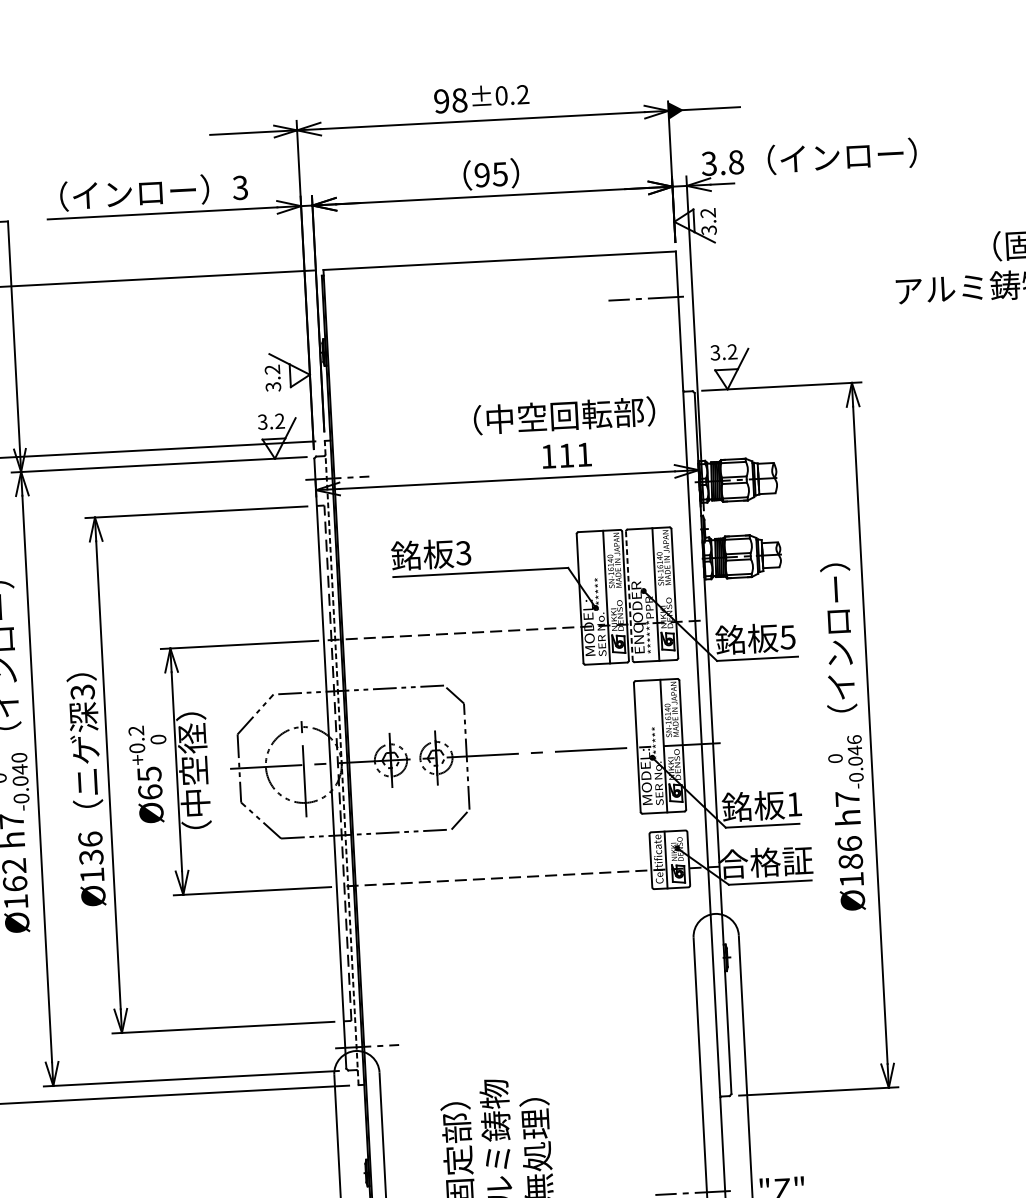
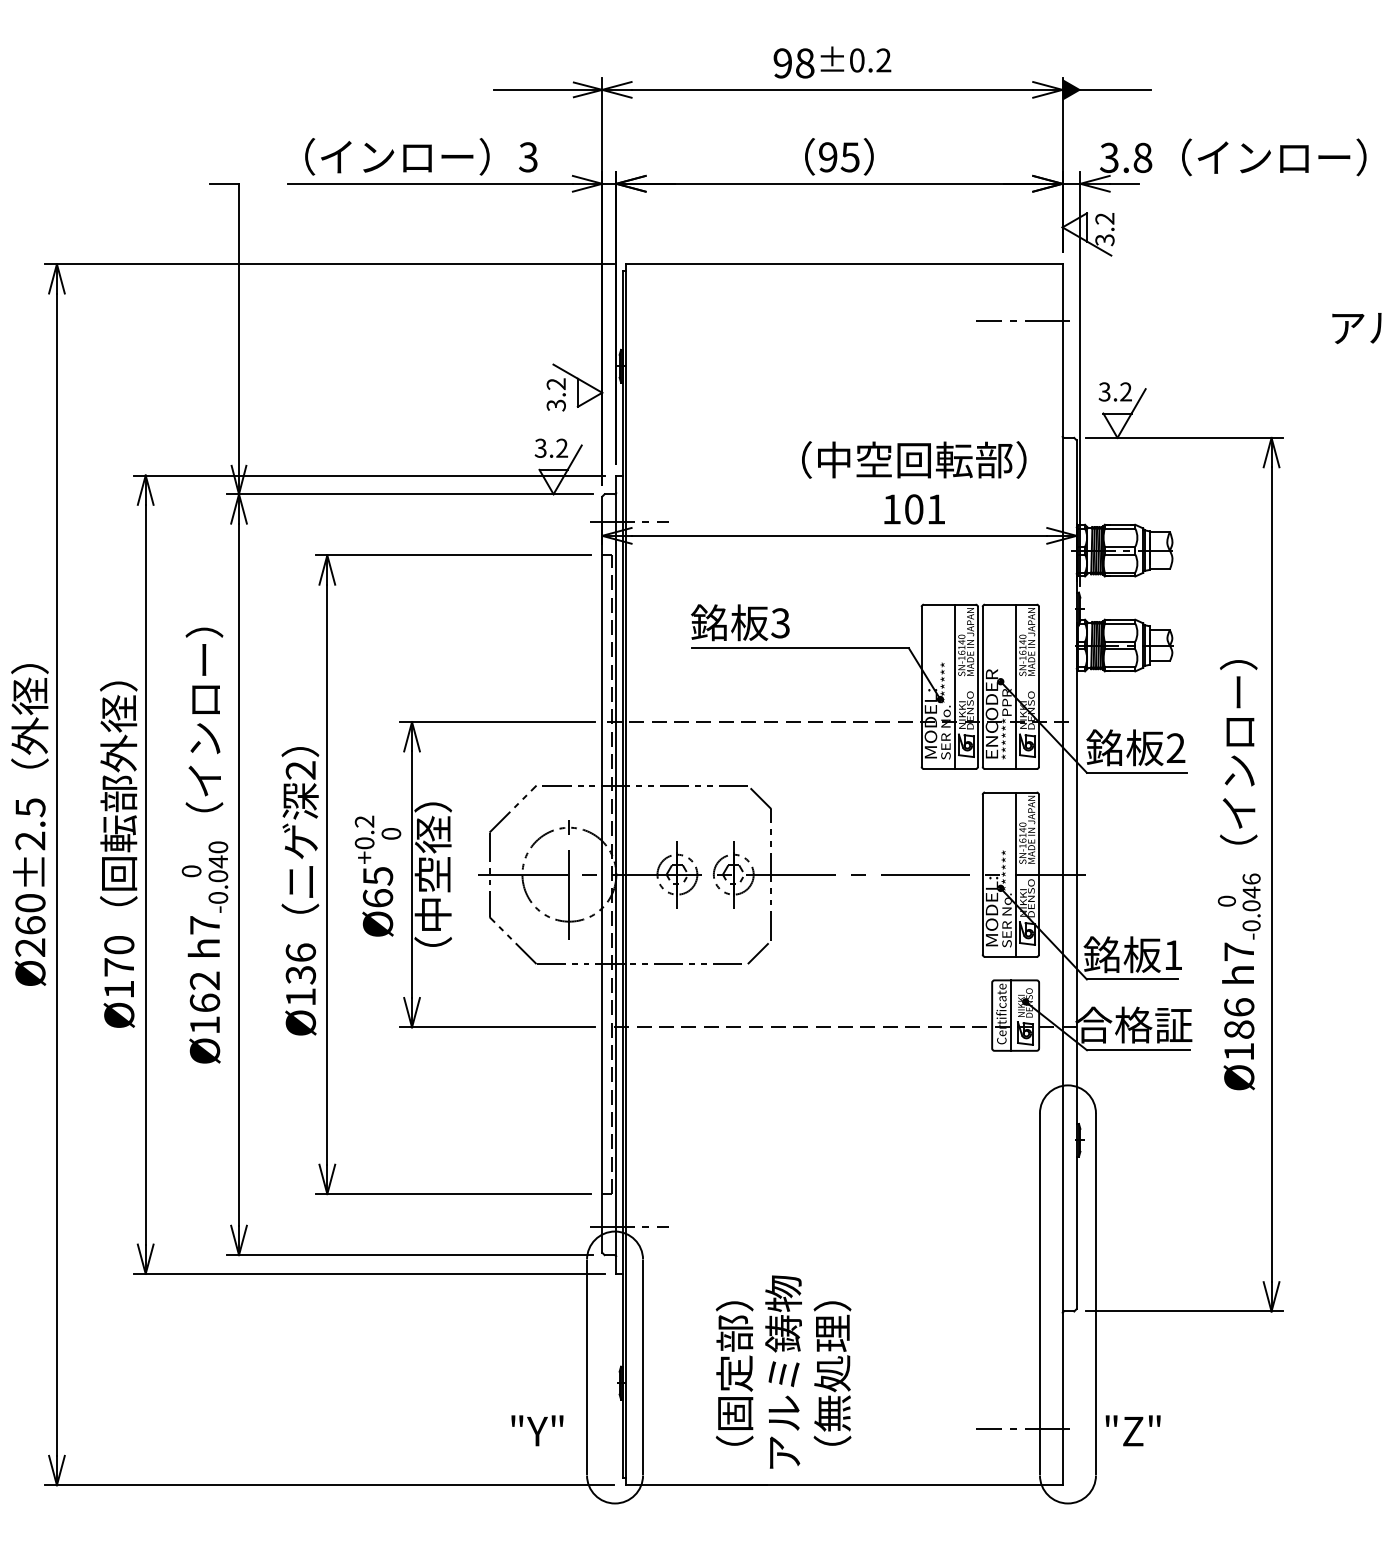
text: (566, 455) -> (914, 509), 111 -> 101
line: (629, 595) -> (982, 686), dashed -> solid
text: (787, 637) -> (1175, 748), 5 -> 2
text: (83, 692) -> (301, 770), 3 -> 2
line: (341, 762) -> (616, 874), dashed -> solid

